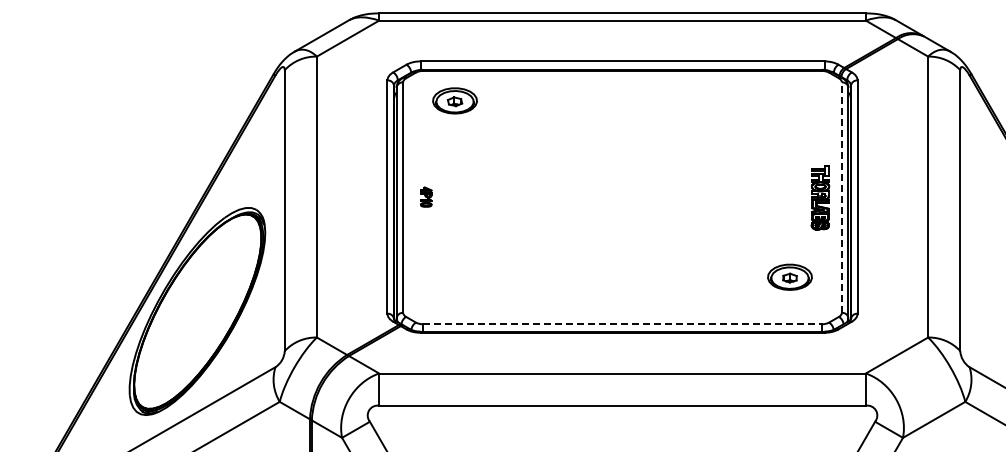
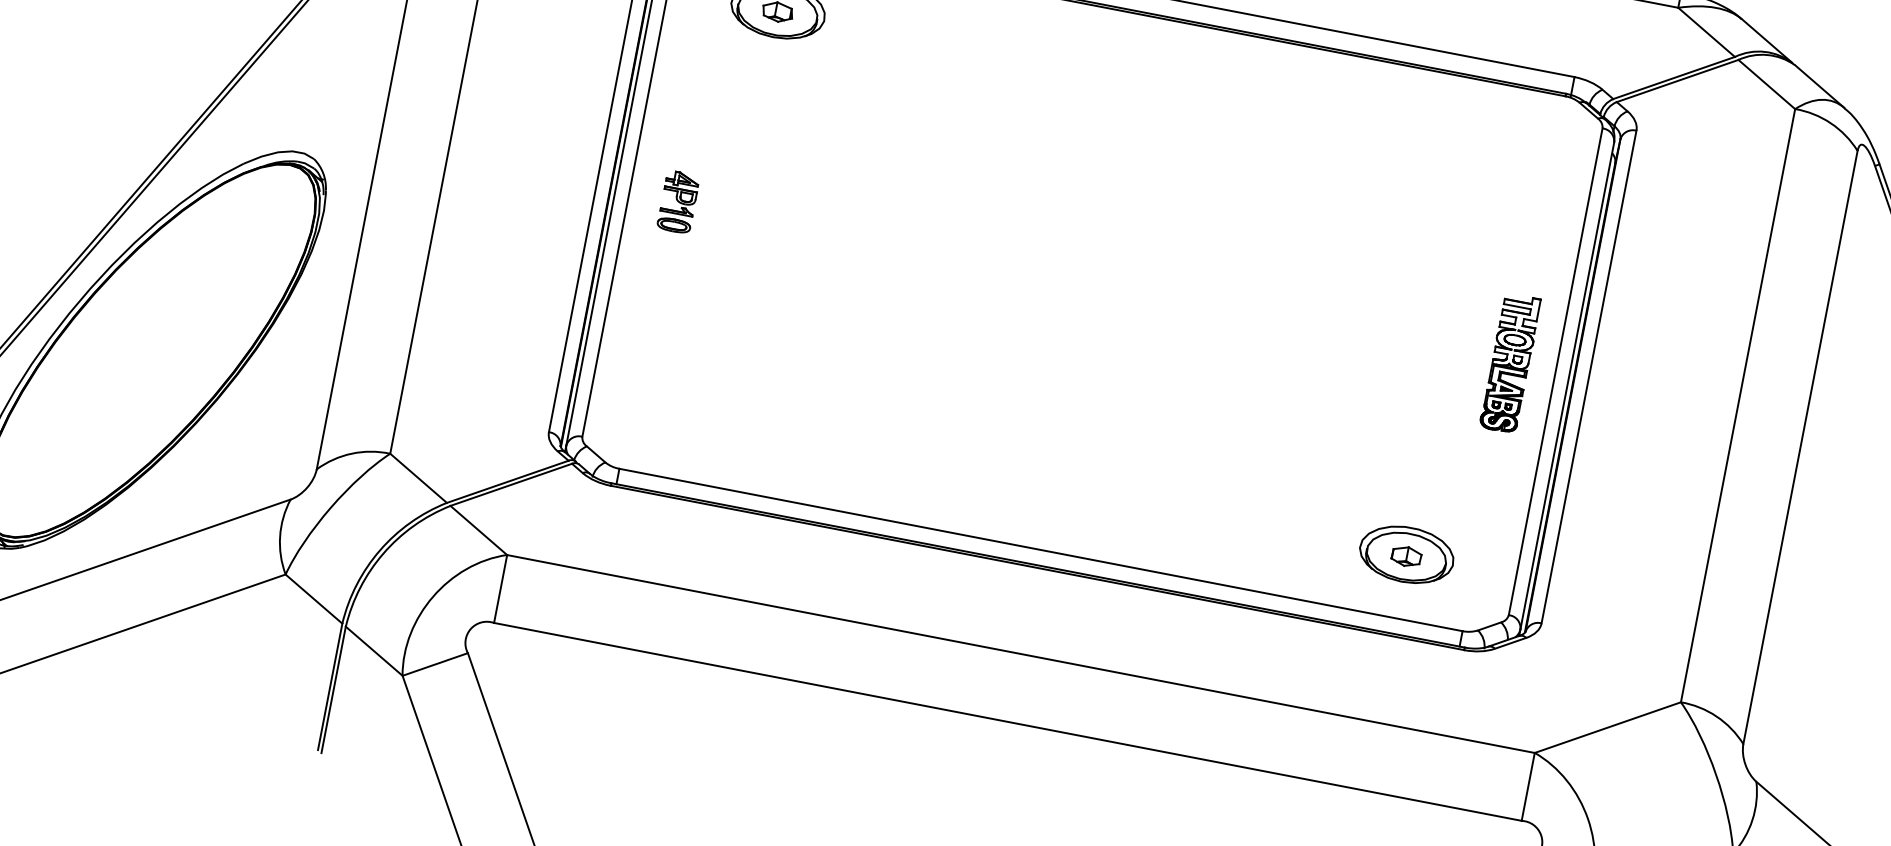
part: (425, 196) -> (676, 200), size x1.43
line: (841, 197) -> (1554, 371), dashed -> solid
part: (789, 276) -> (1406, 552), moved
line: (622, 324) -> (1040, 550), dashed -> solid

